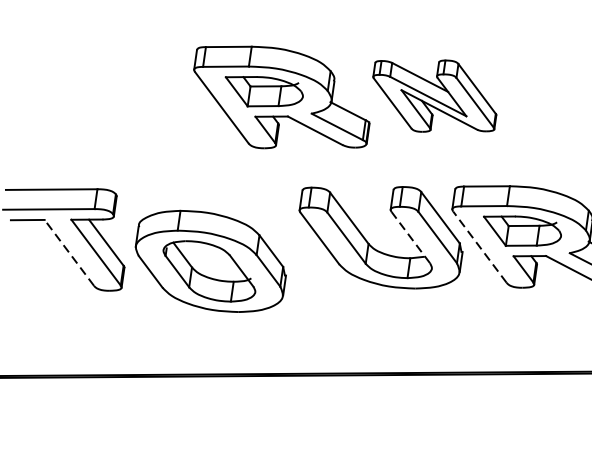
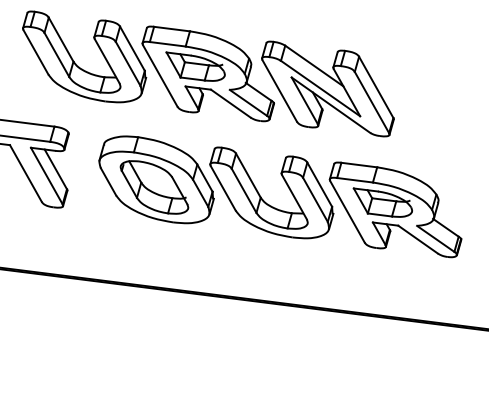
part: (434, 95) -> (327, 88), size x1.43
part: (114, 106) -> (76, 63), added
line: (410, 236) -> (294, 196), dashed -> solid
line: (479, 246) -> (347, 211), dashed -> solid
line: (68, 252) -> (25, 173), dashed -> solid
part: (210, 260) -> (156, 179), moved

